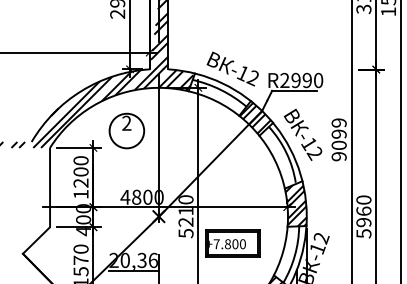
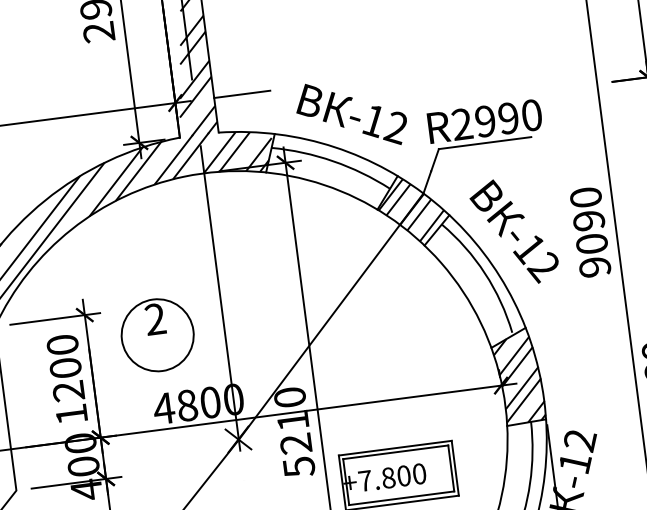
line: (181, 52) -> (241, 94), added
text: (338, 122) -> (584, 196), 9099 -> 9090
part: (126, 130) -> (156, 334), moved

